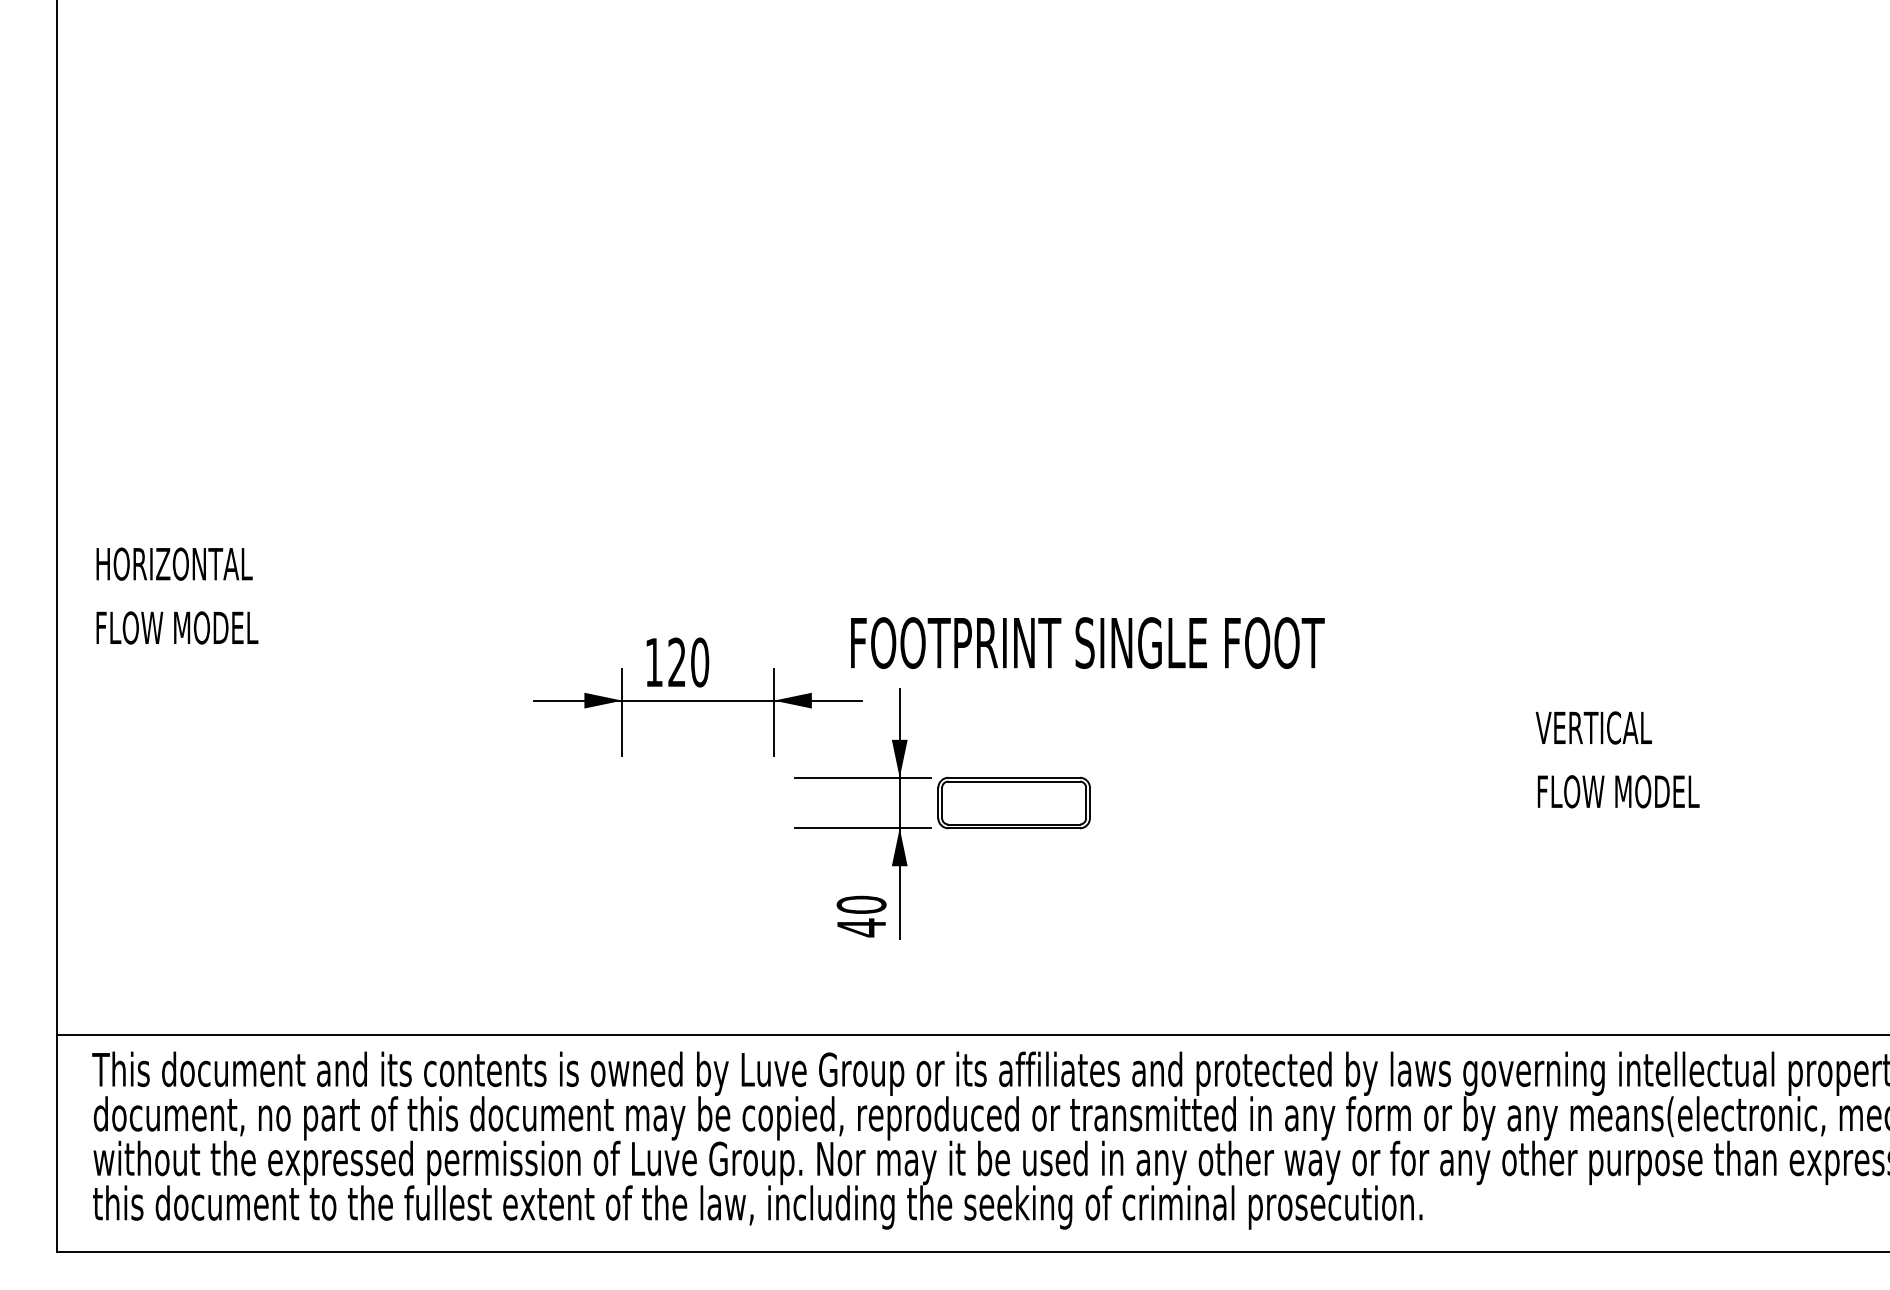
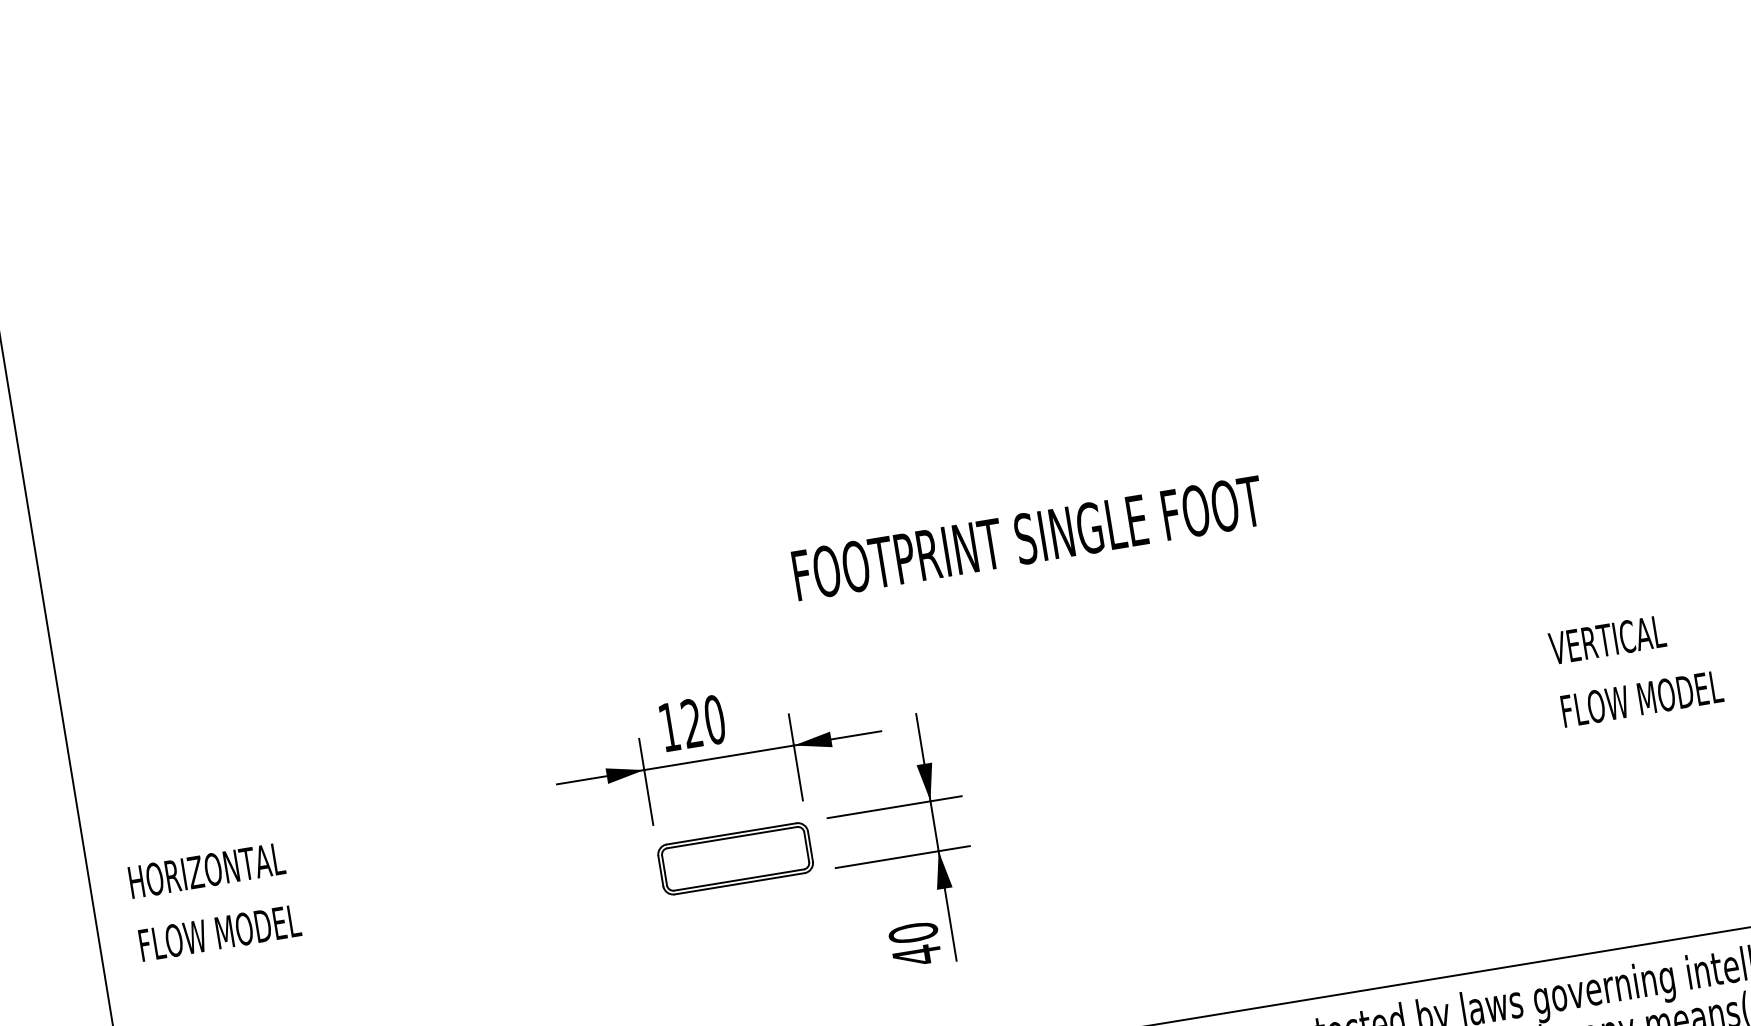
text: (177, 595) -> (214, 900), moved
text: (1087, 642) -> (1027, 537), moved
part: (1013, 802) -> (734, 858), moved

